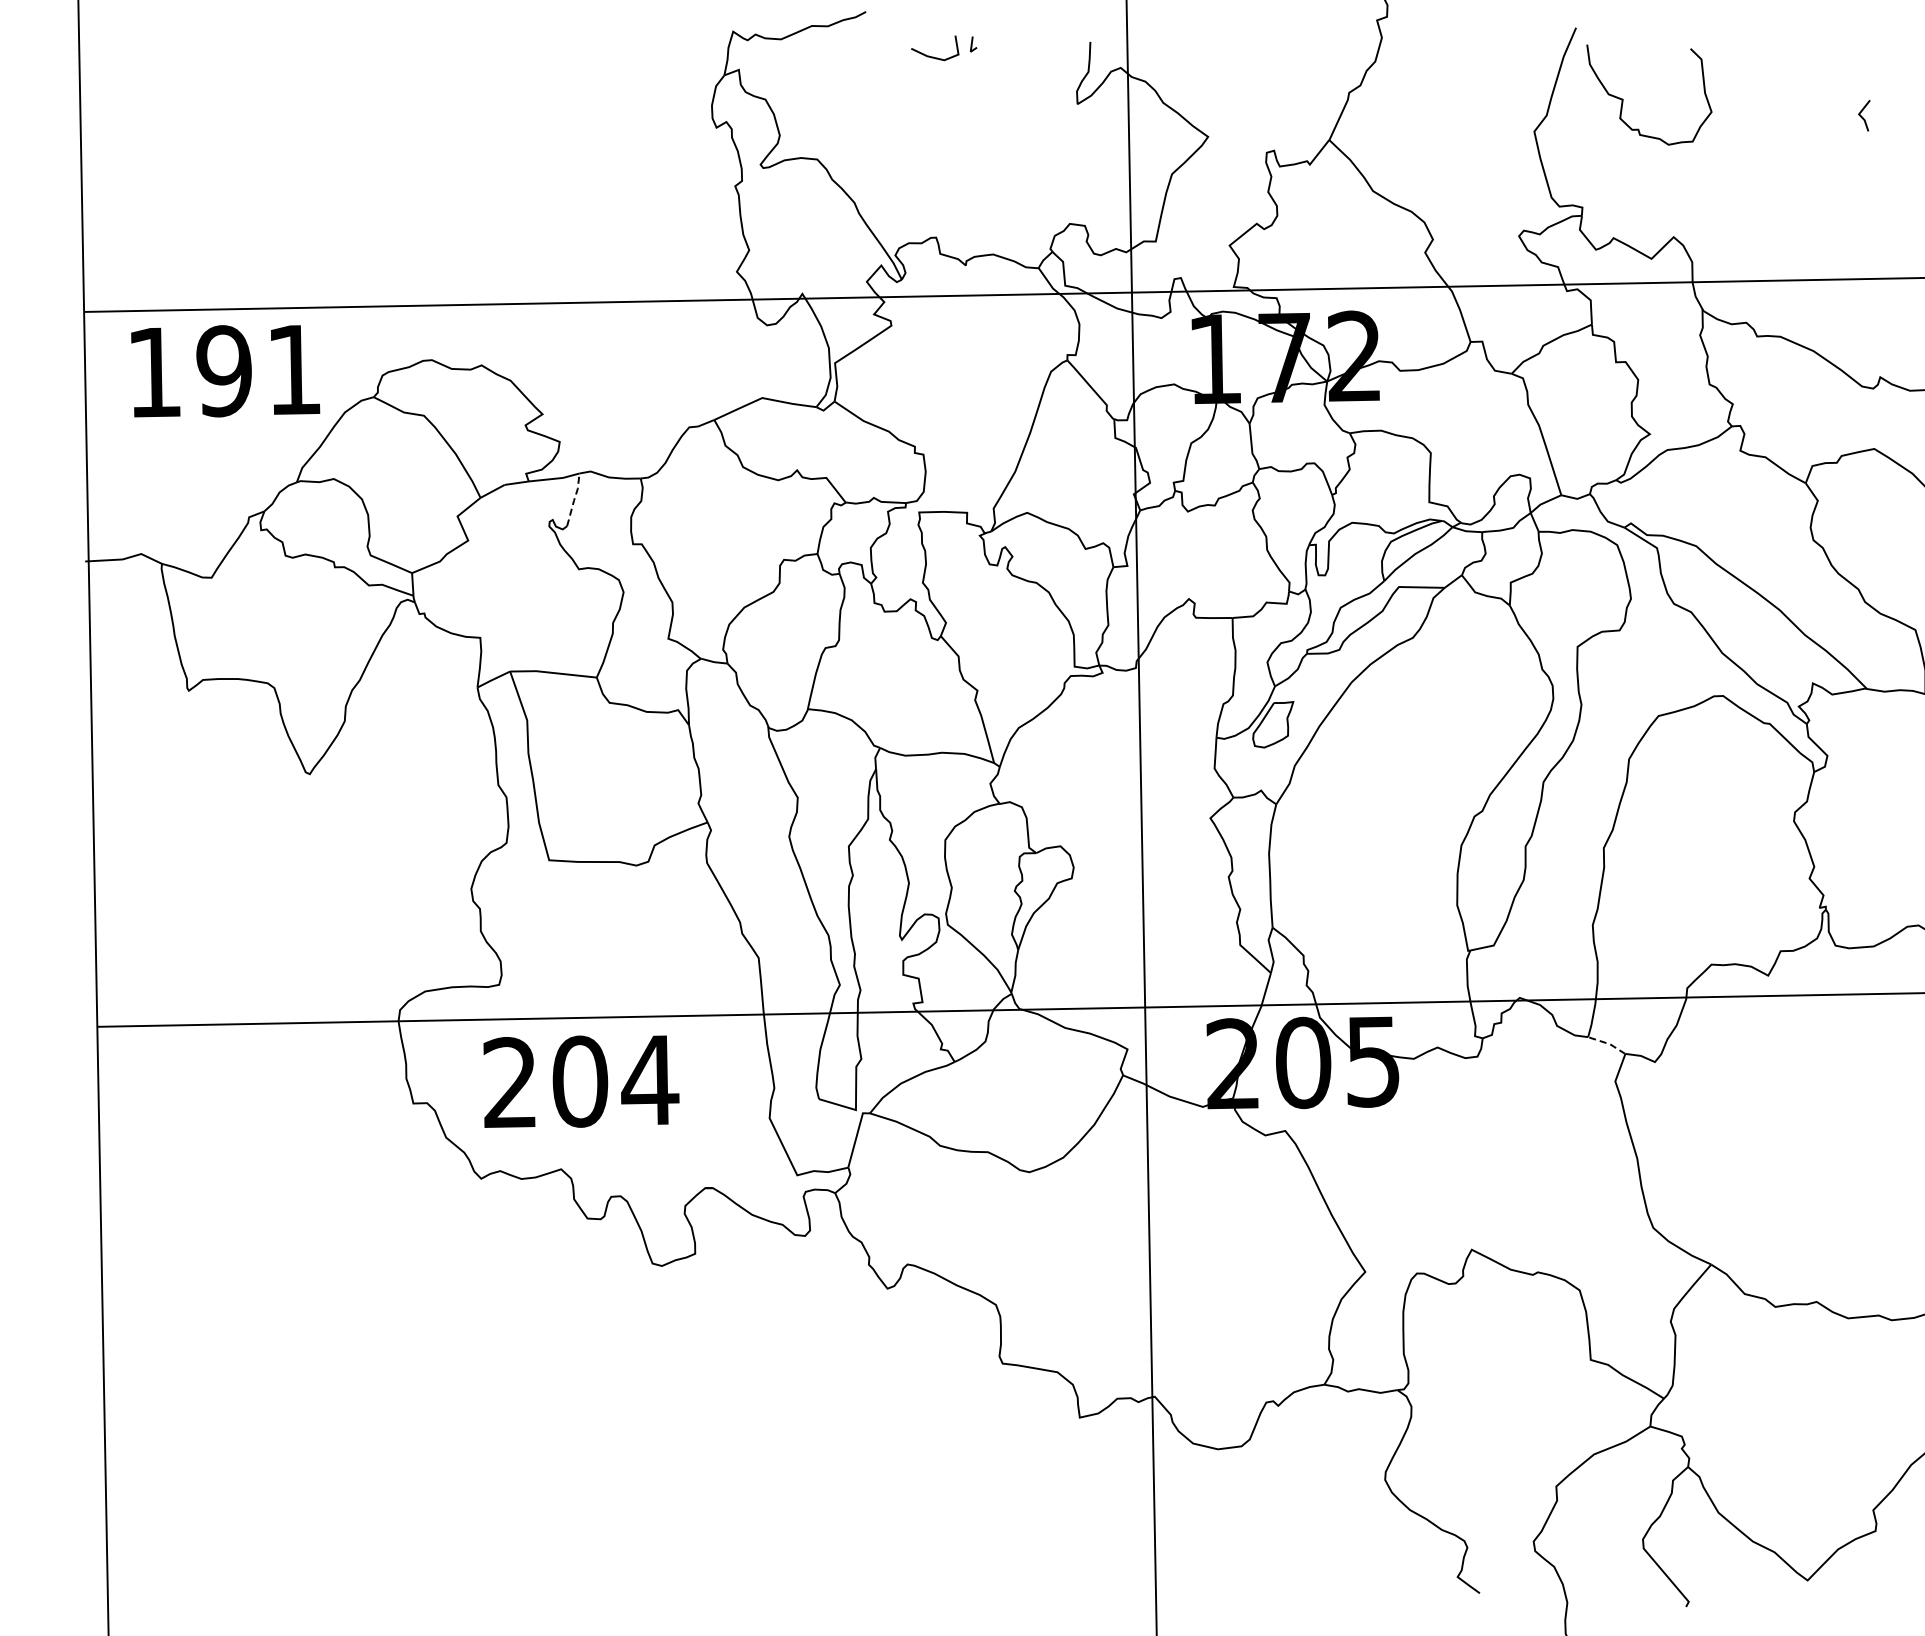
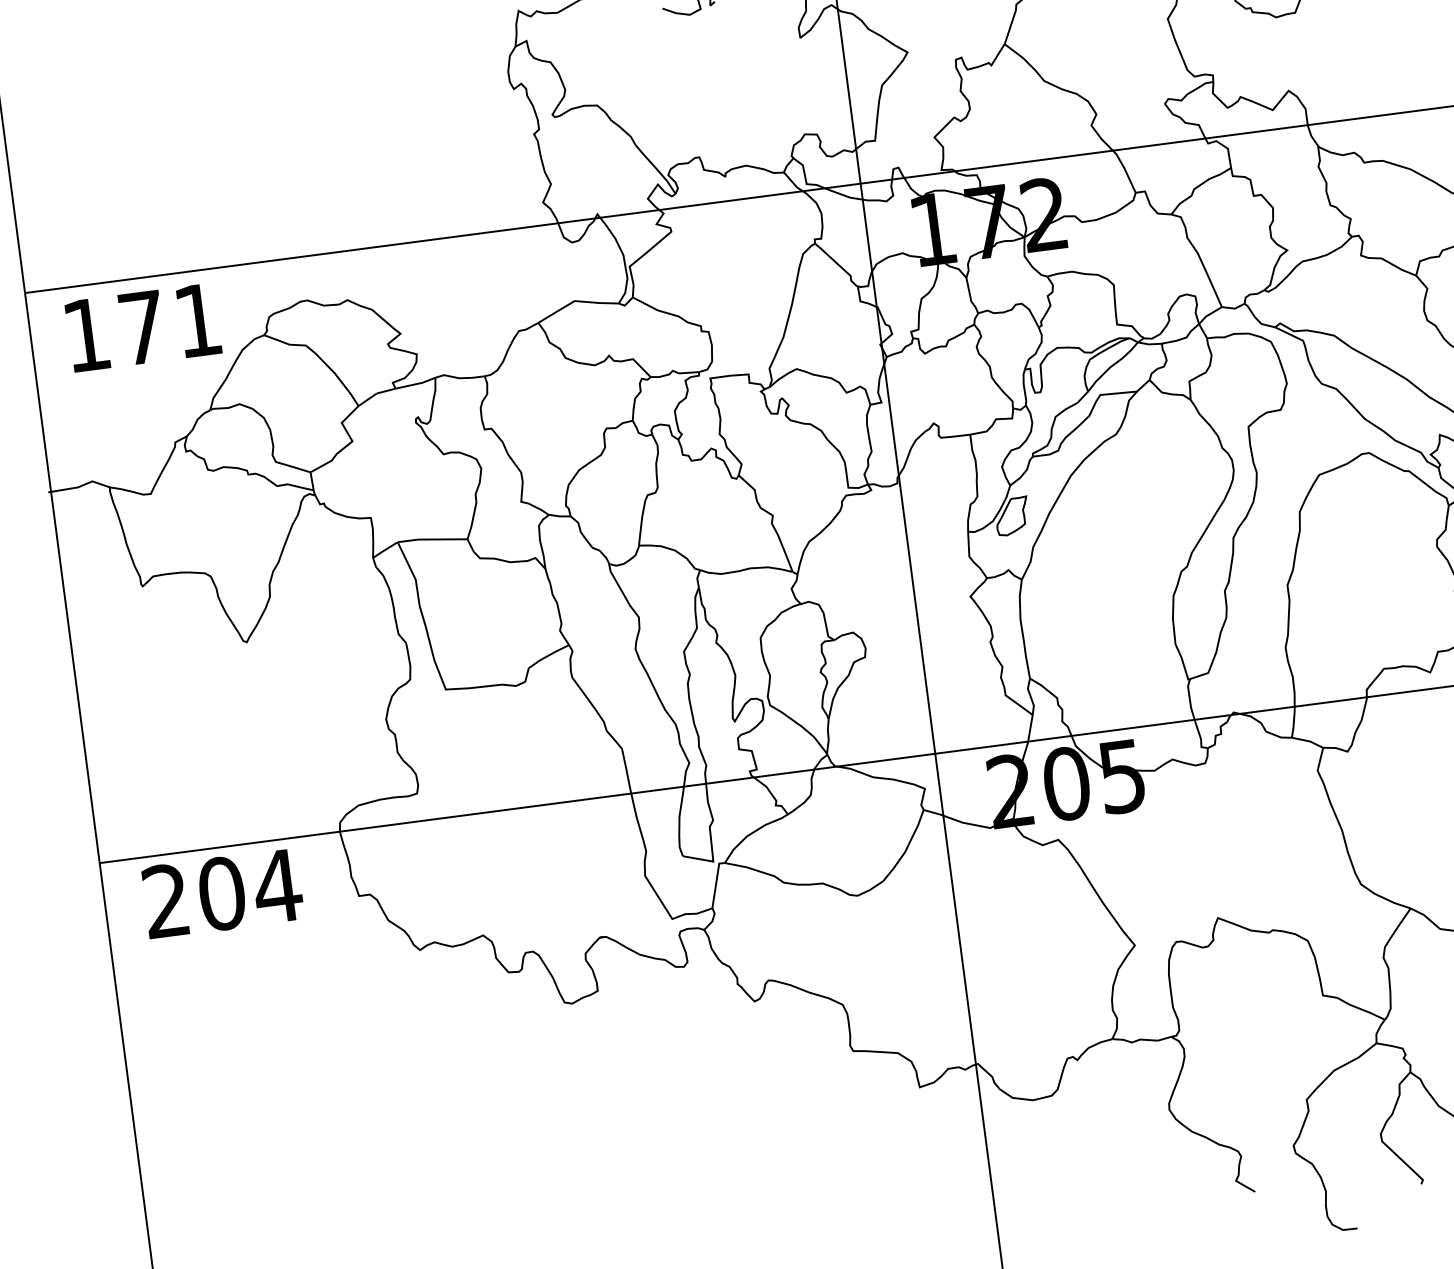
text: (223, 371) -> (141, 328), 191 -> 171
line: (574, 499) -> (433, 398), dashed -> solid
line: (1608, 1043) -> (1308, 741), dashed -> solid
text: (581, 1081) -> (223, 893), moved

